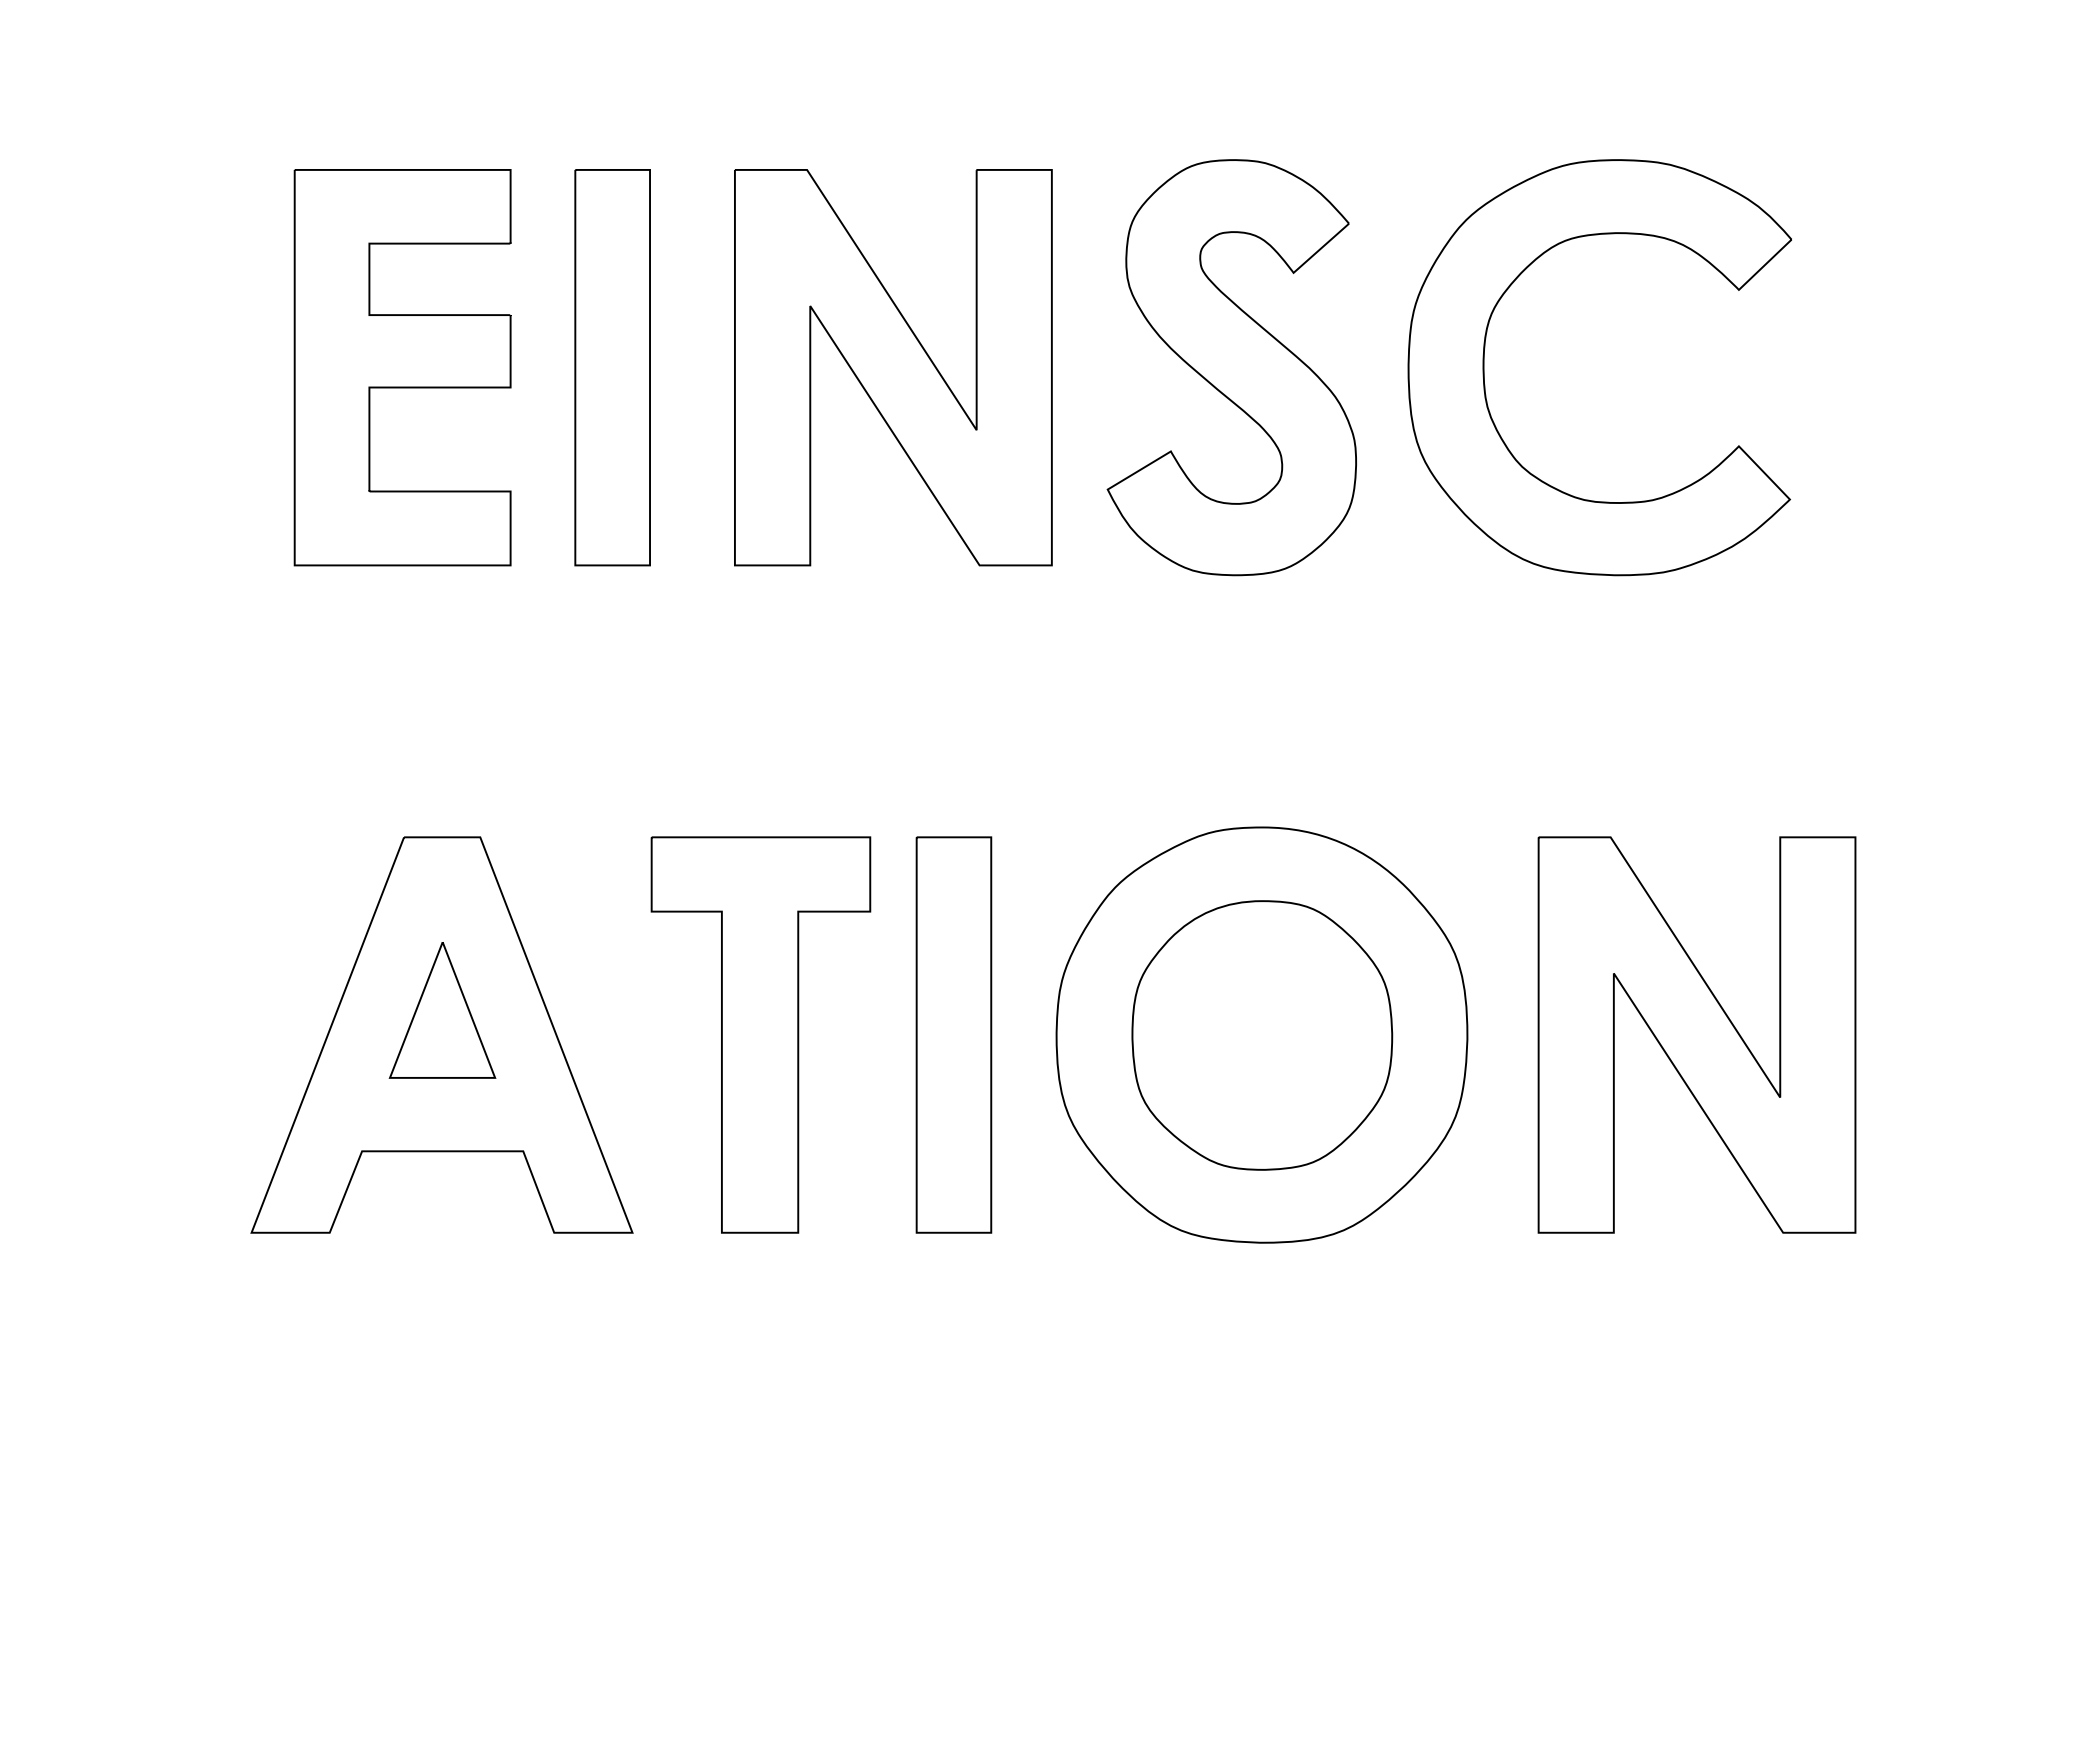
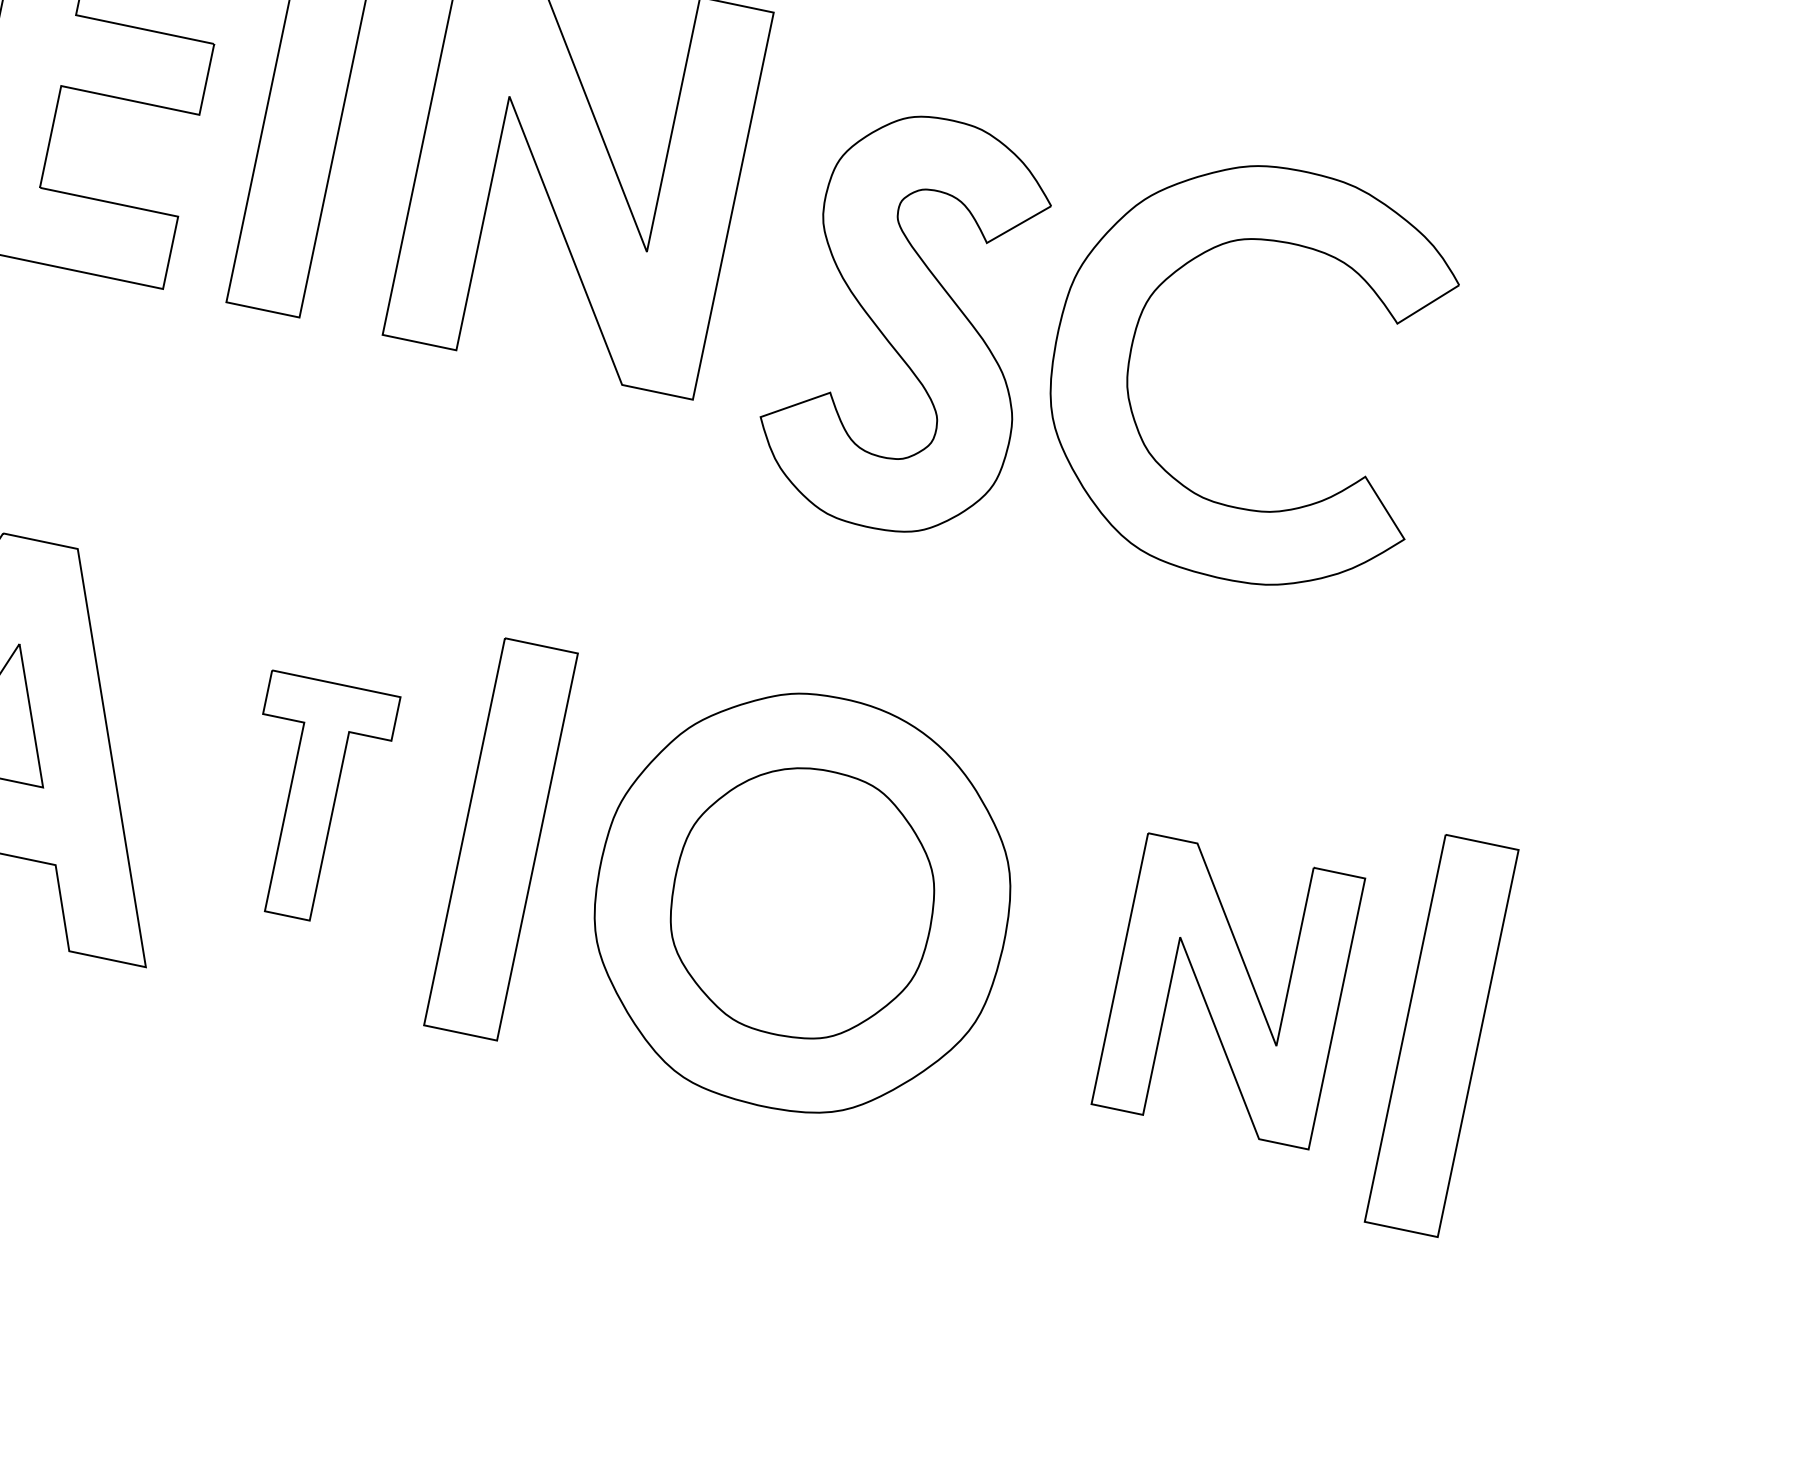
part: (1231, 367) -> (906, 322), moved
part: (1484, 367) -> (1132, 347), moved
part: (760, 1034) -> (311, 799), size x0.6
part: (1696, 1034) -> (1227, 990), size x0.7
part: (1914, 1034) -> (1441, 1035), added

